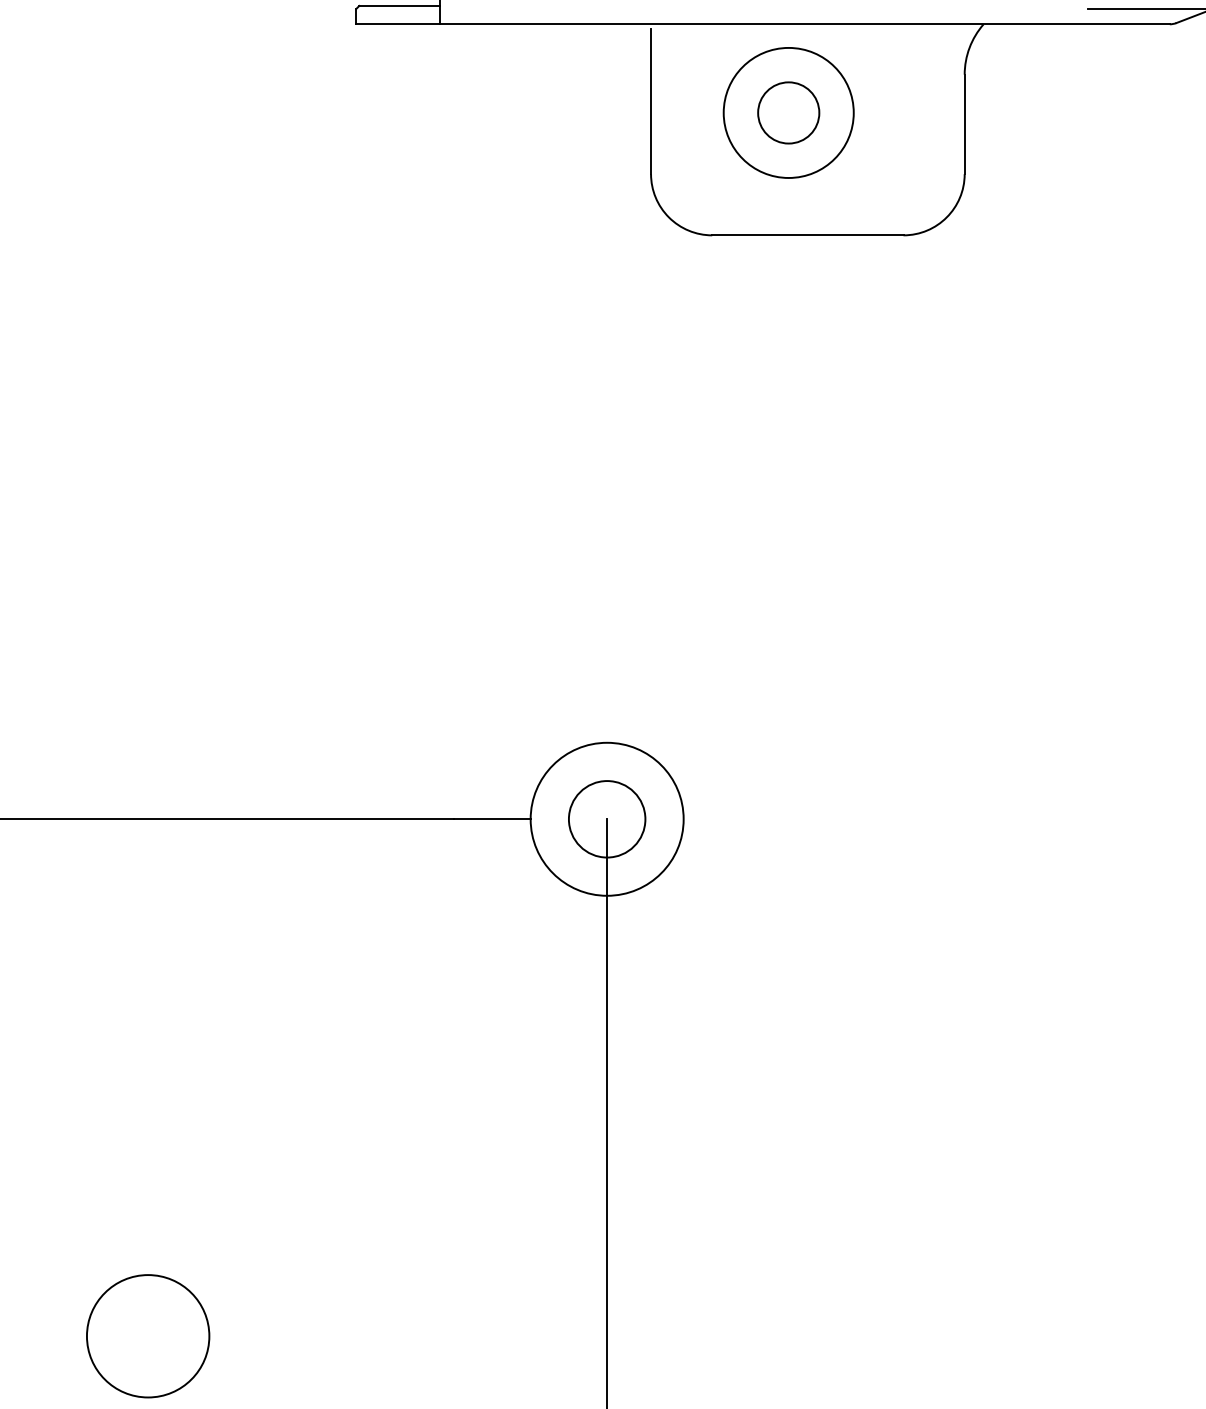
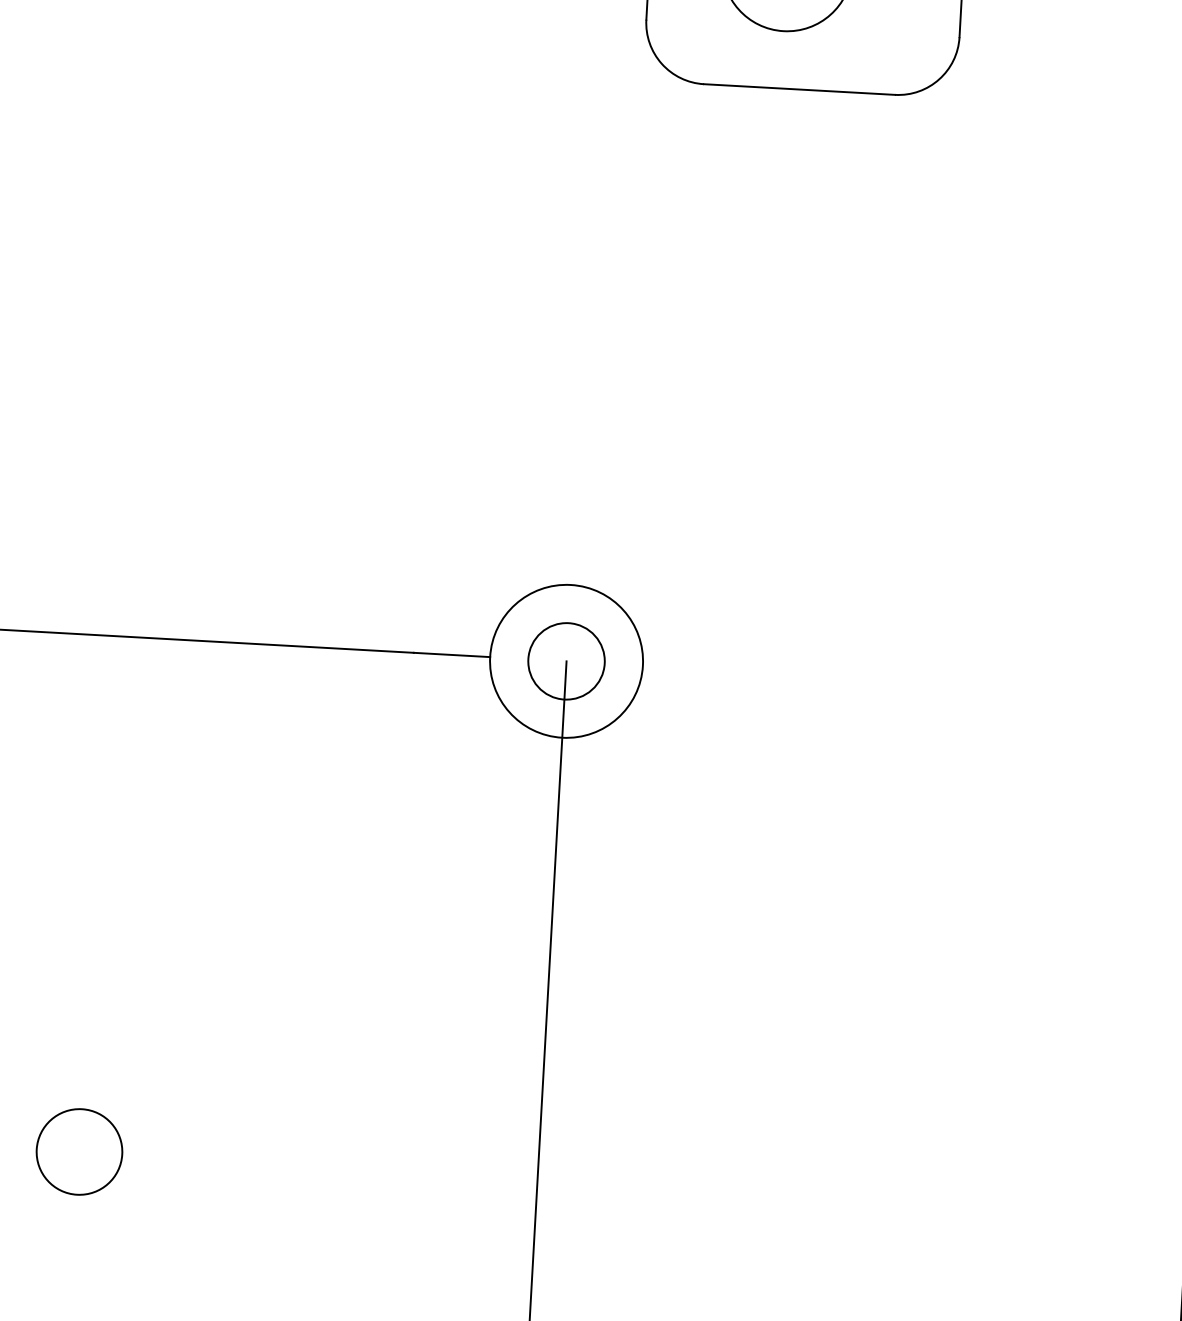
circle: (148, 1336) -> (79, 1152), size x0.7

